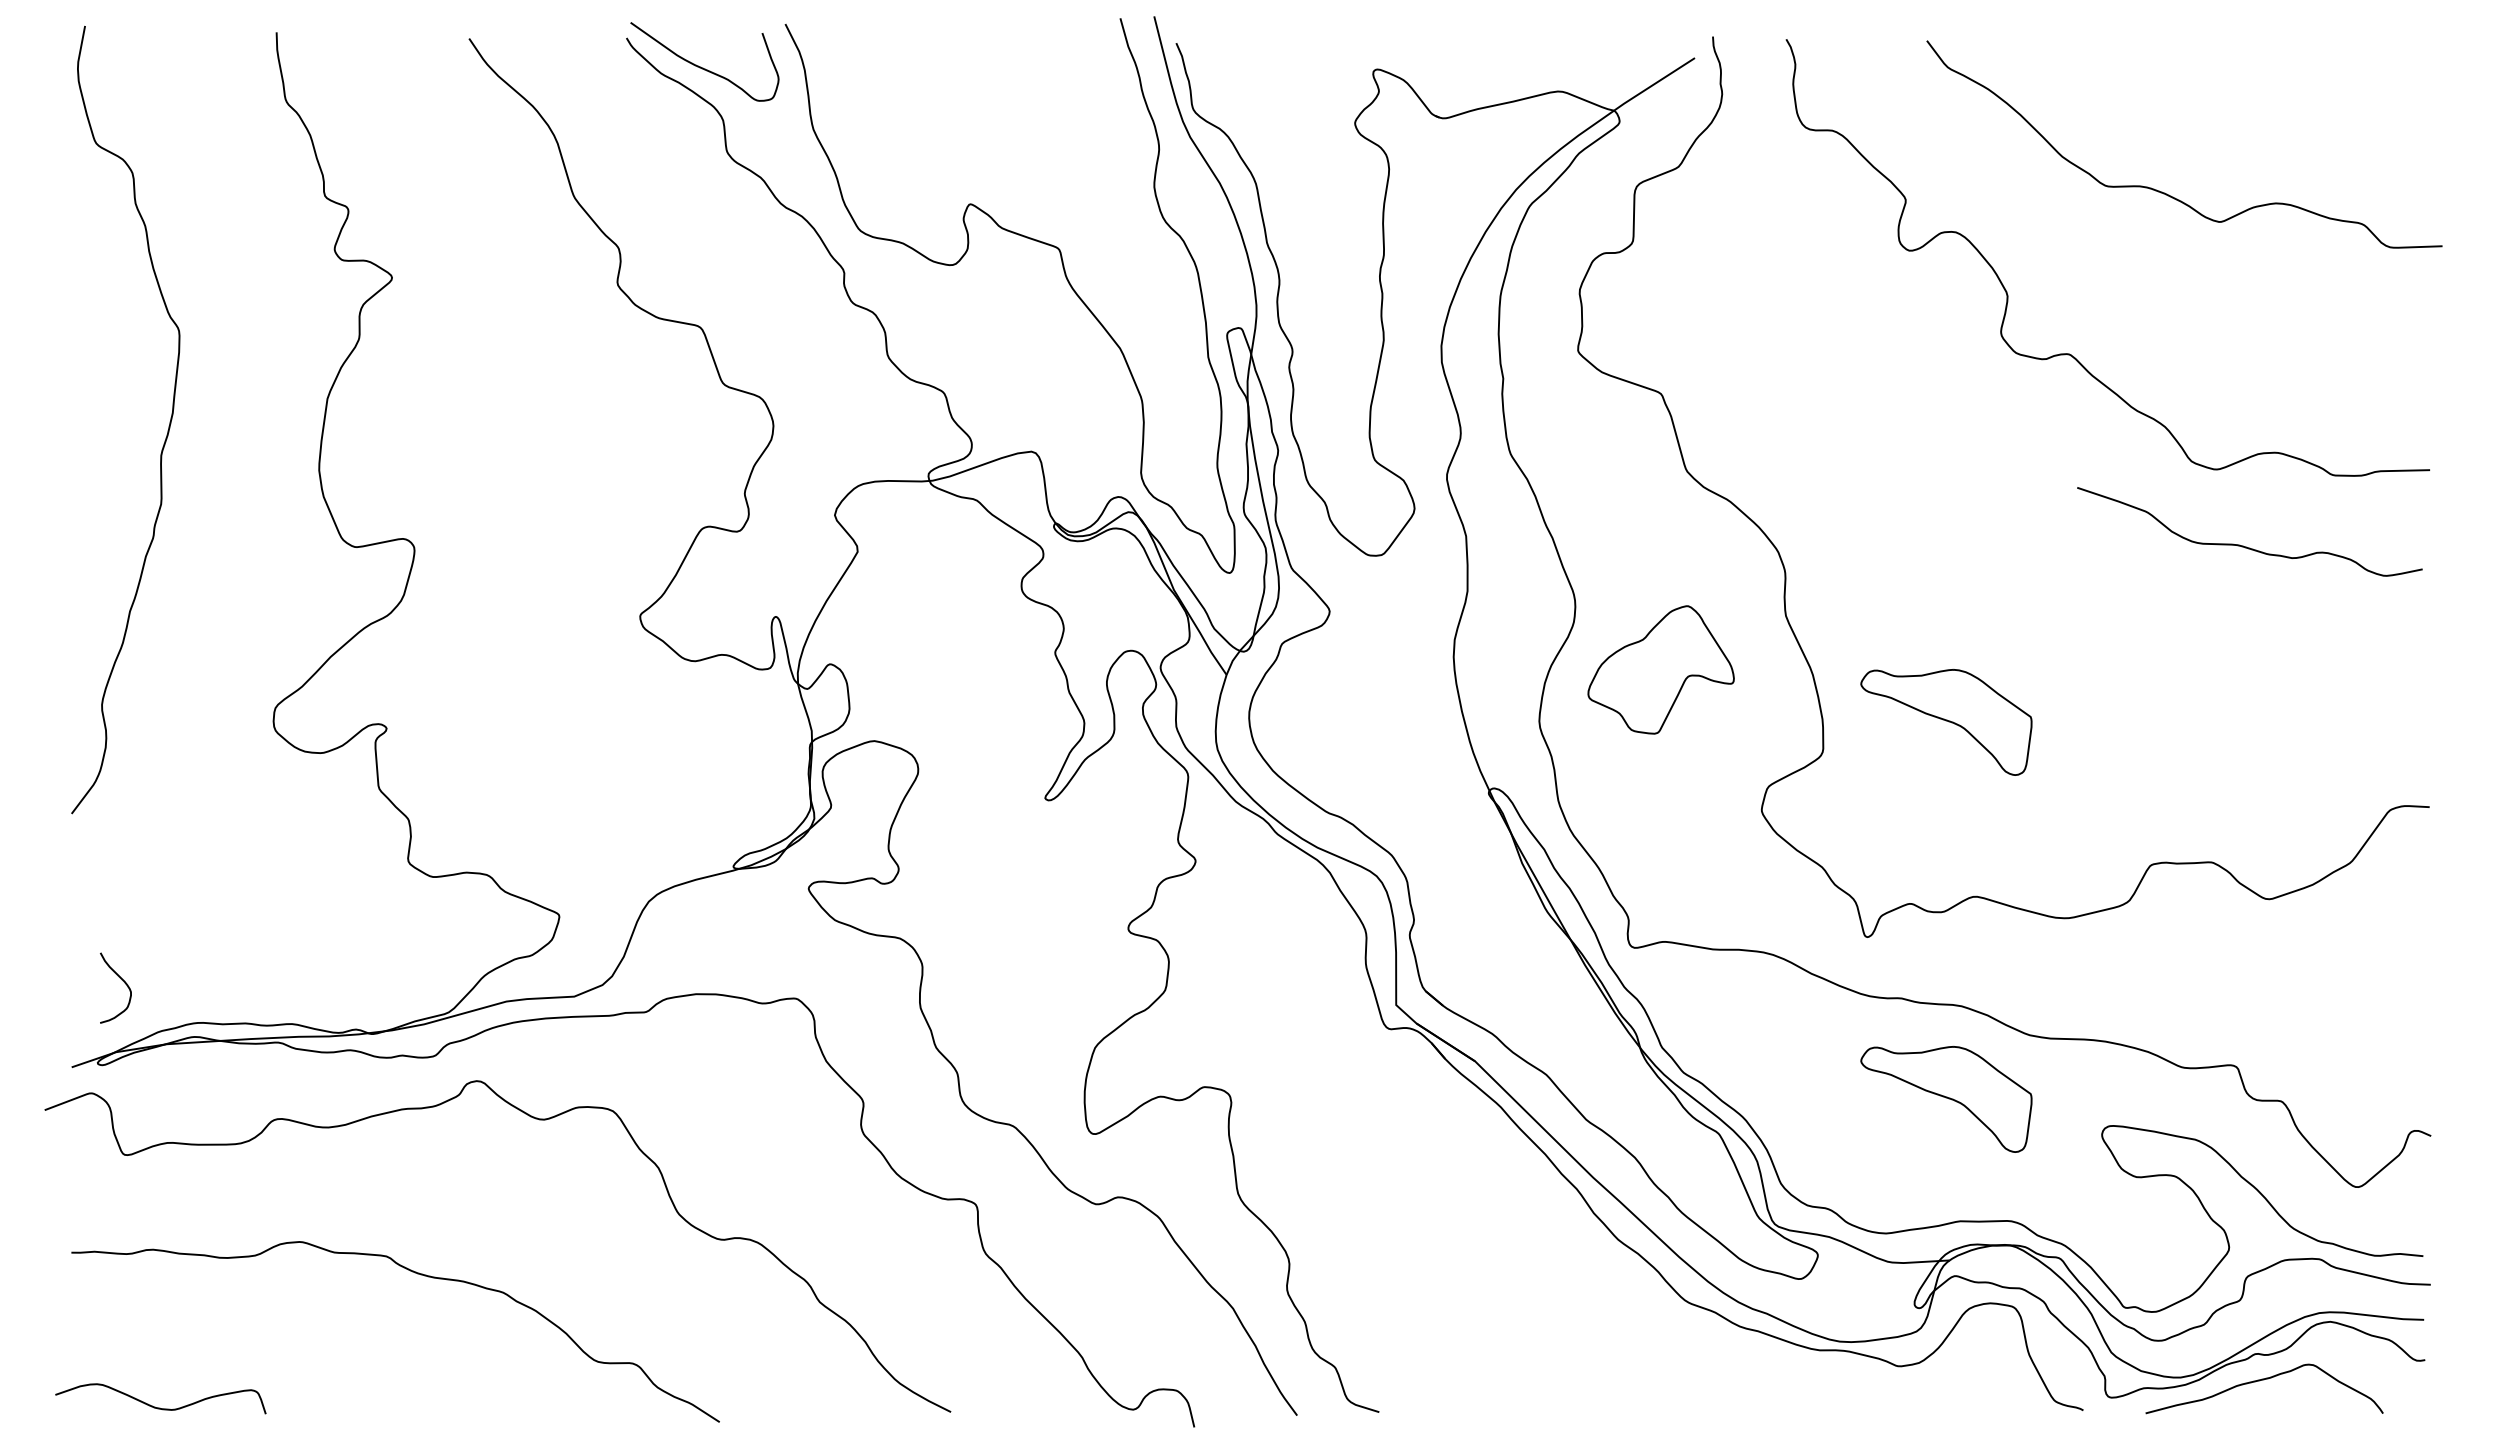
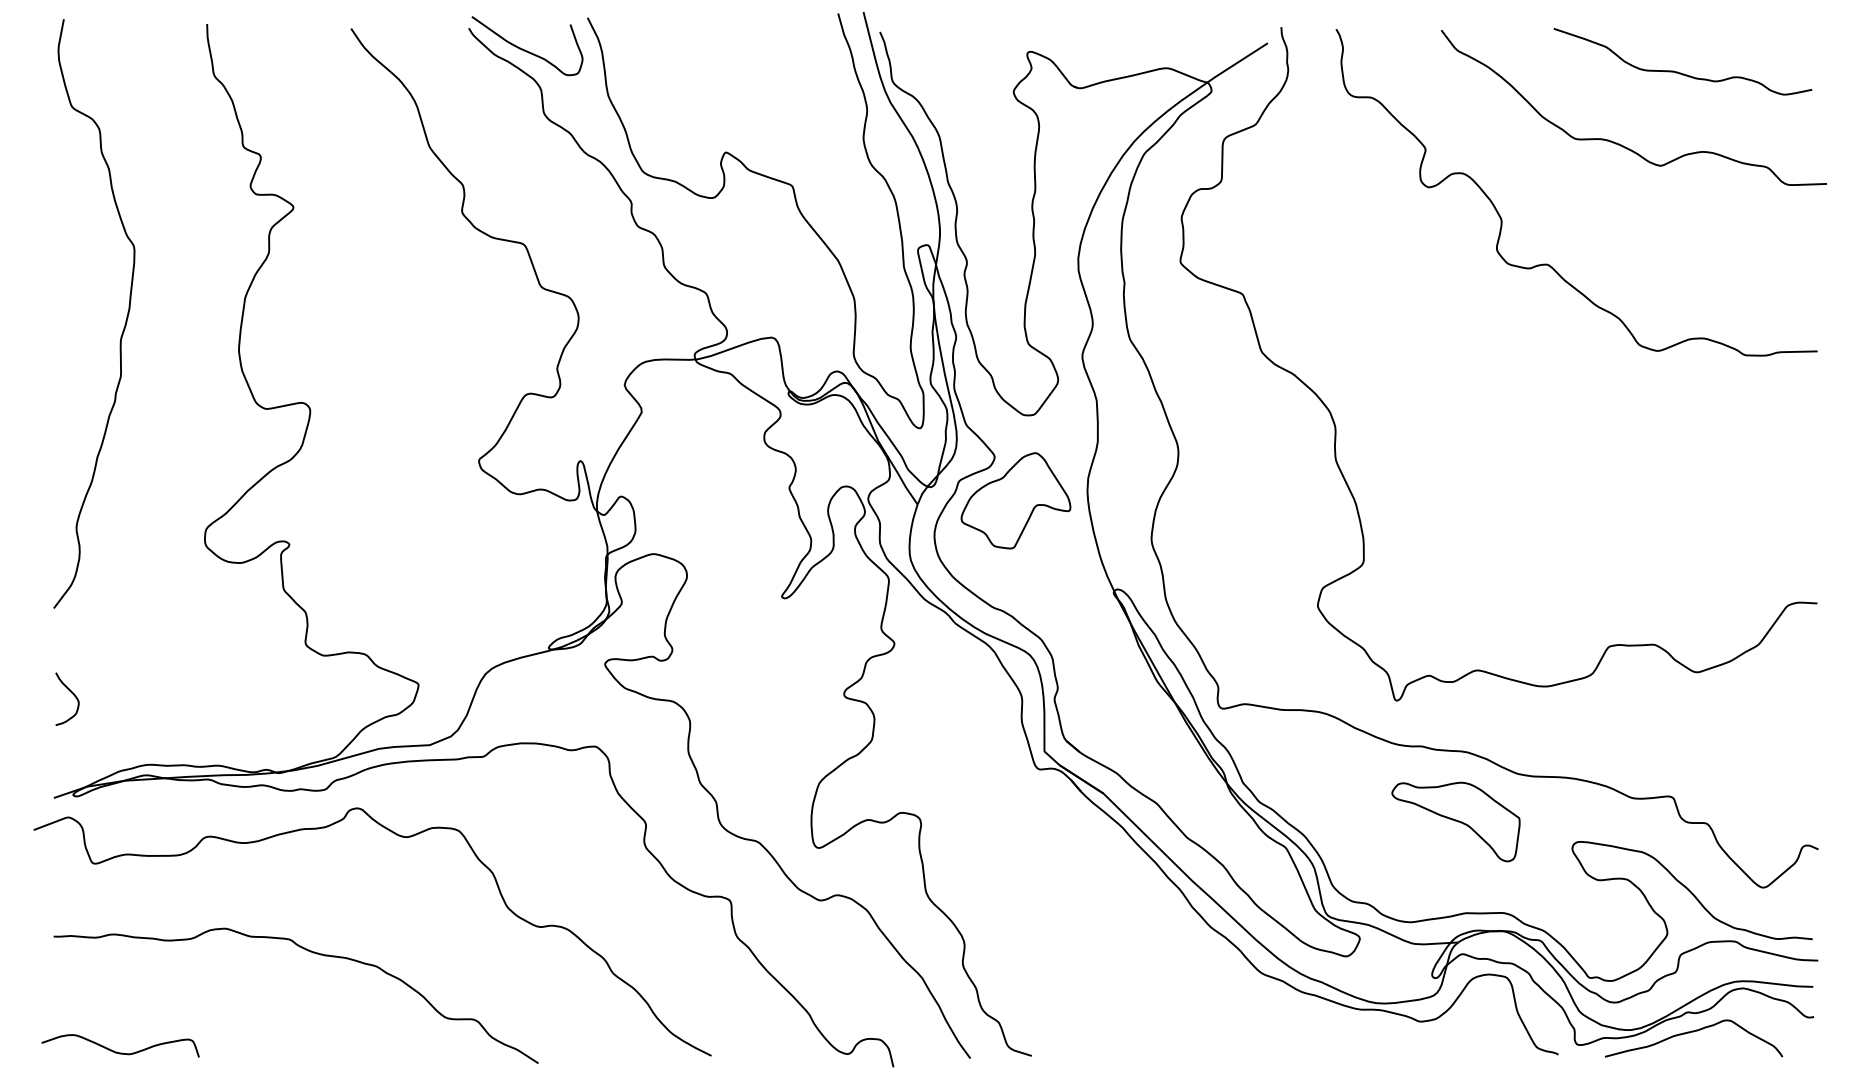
curve: (2243, 545) -> (1678, 71), moved
part: (1660, 669) -> (1015, 500), moved
part: (1946, 722) -> (1456, 540), removed
curve: (124, 983) -> (73, 695), moved

